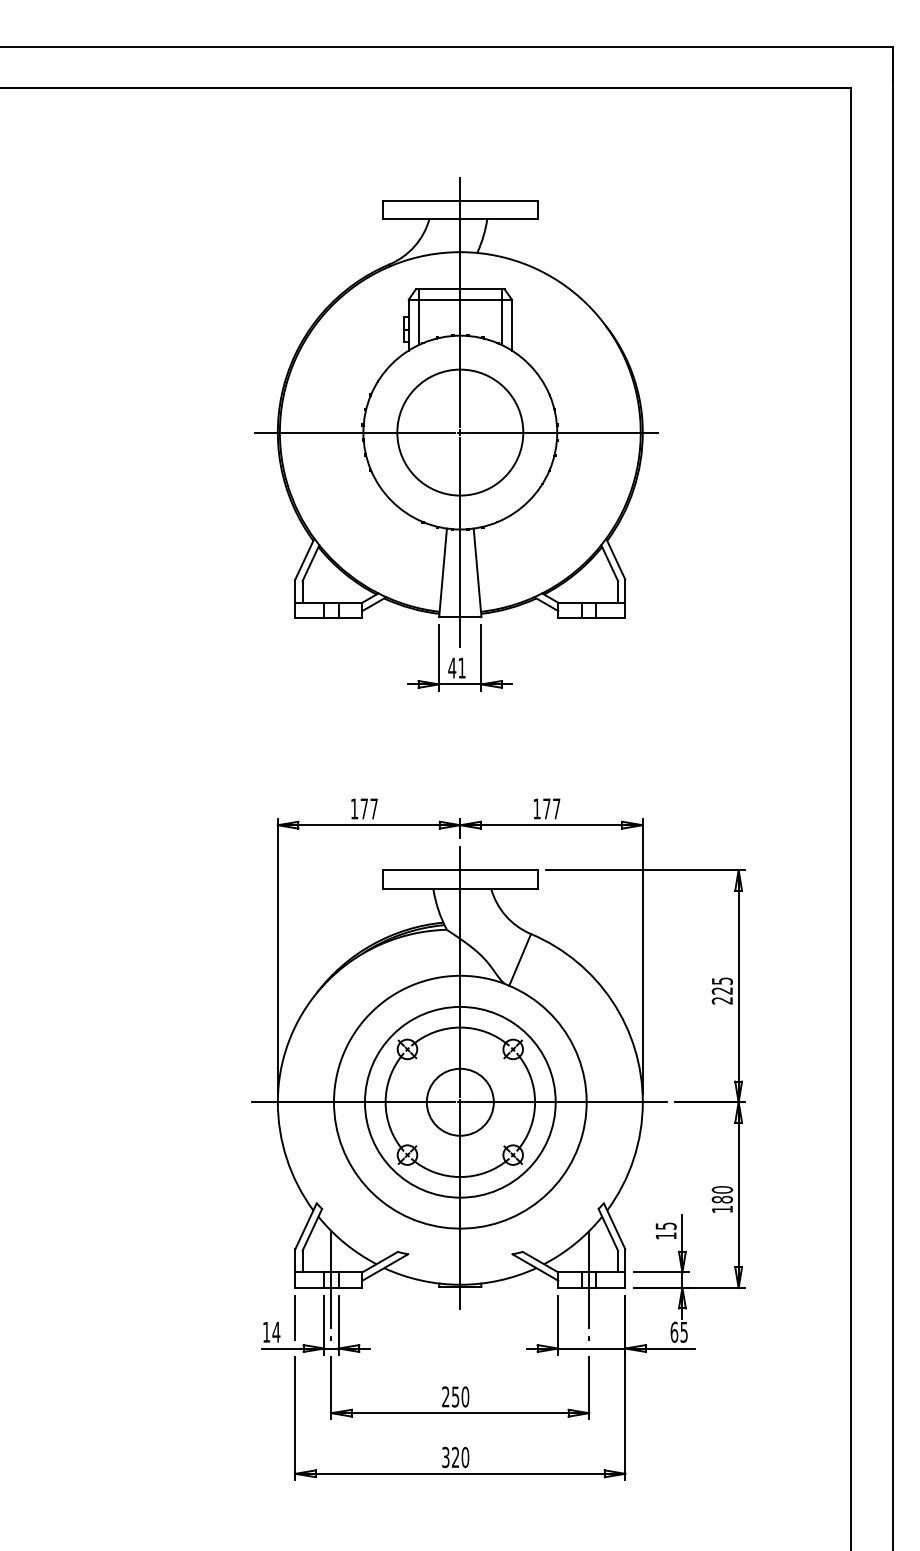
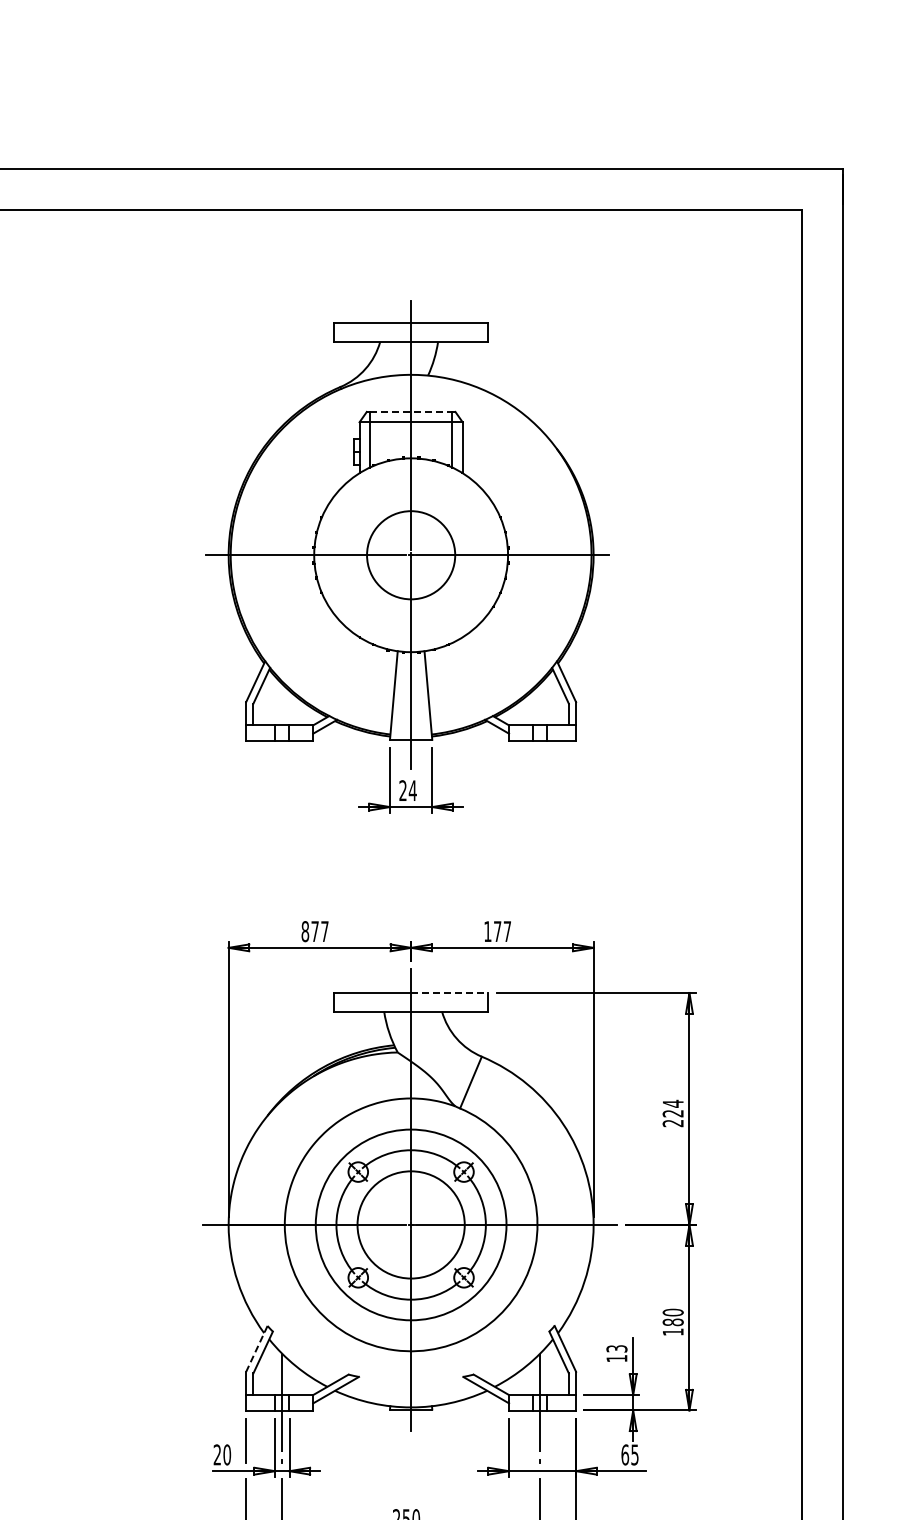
line: (460, 289) -> (411, 412), solid -> dashed
circle: (460, 432) -> (411, 555), size x0.7
text: (457, 667) -> (408, 790), 41 -> 24
text: (354, 808) -> (305, 931), 177 -> 877
line: (499, 870) -> (450, 993), solid -> dashed
text: (722, 981) -> (673, 1104), 225 -> 224
circle: (459, 1101) -> (410, 1224), size x1.6
text: (665, 1225) -> (616, 1348), 15 -> 13
line: (305, 1226) -> (256, 1349), solid -> dashed
text: (271, 1331) -> (222, 1454), 14 -> 20

